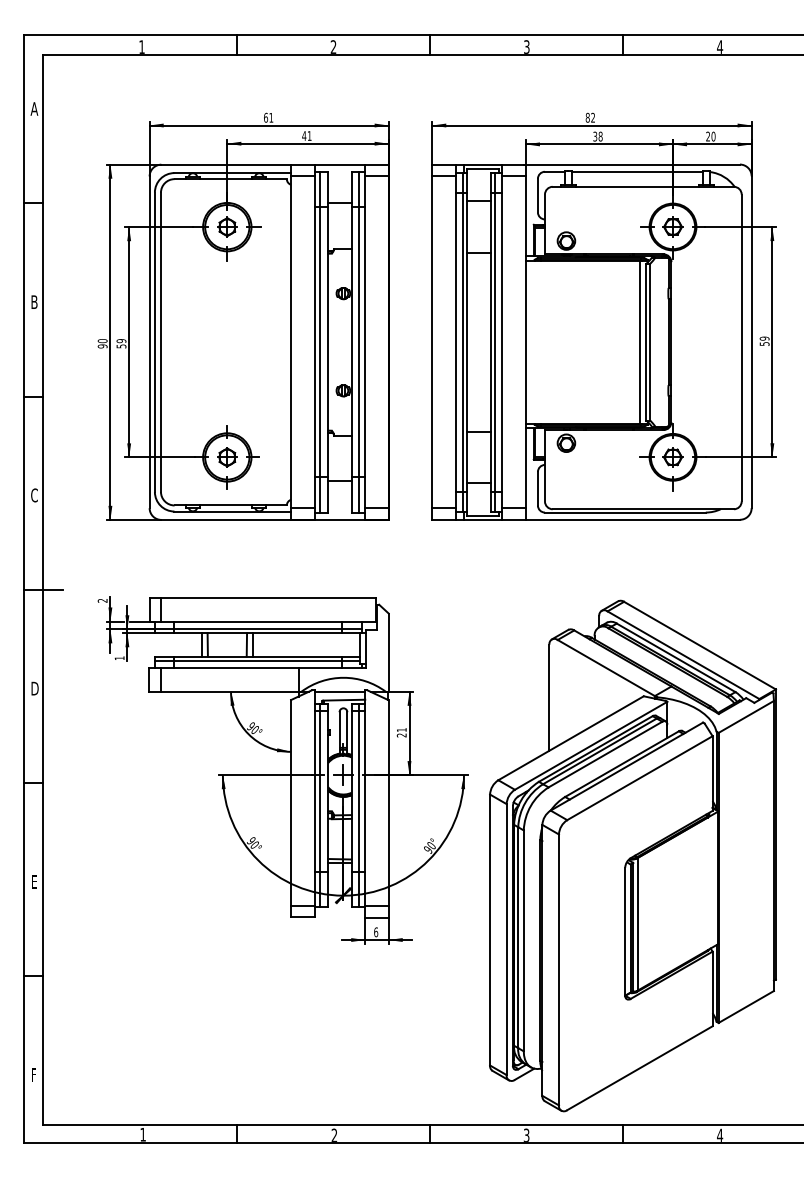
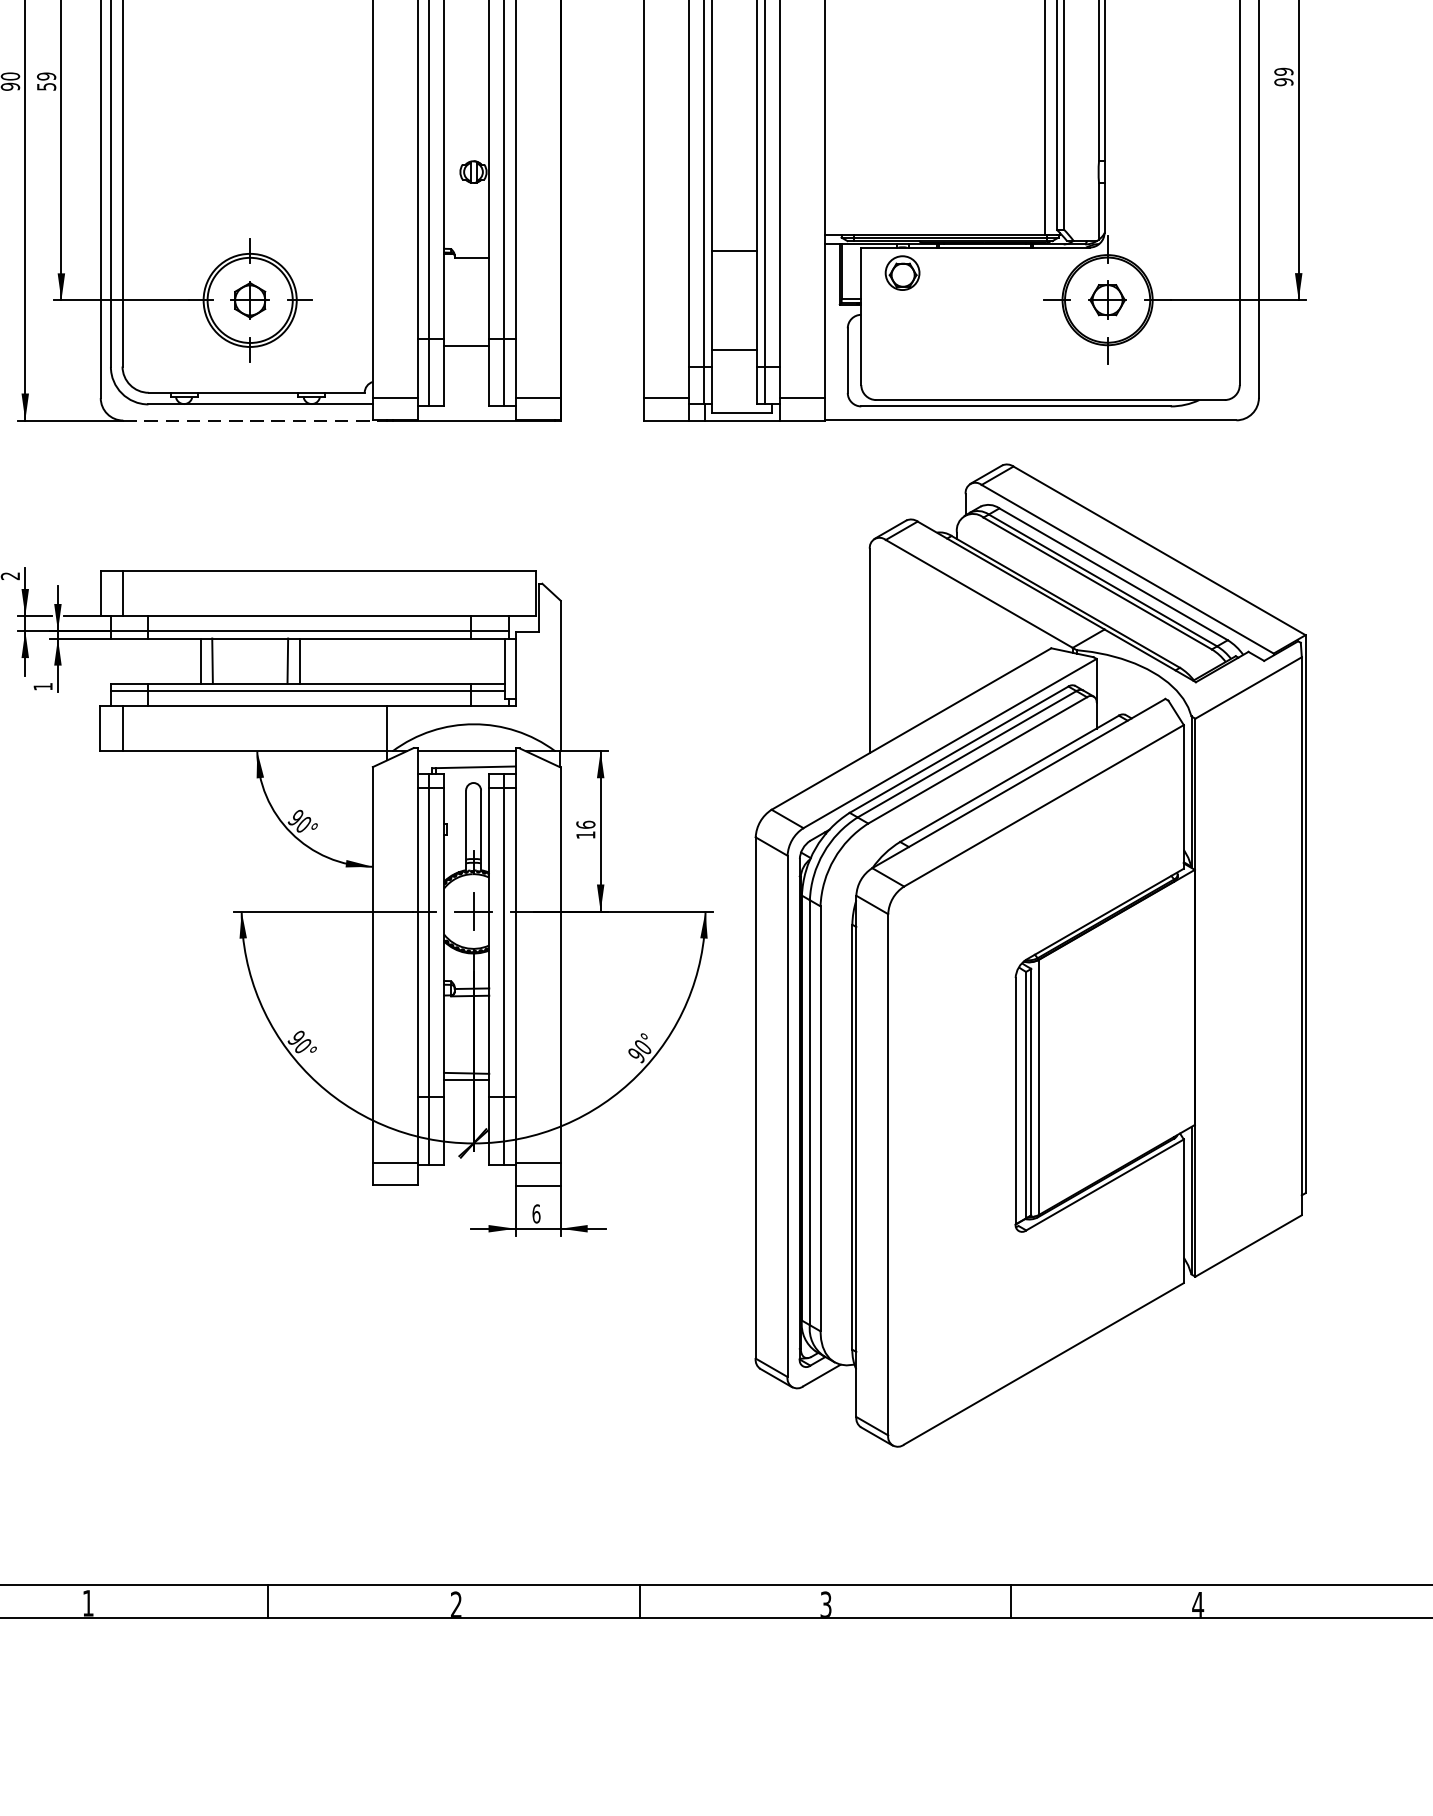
text: (764, 344) -> (1283, 83), 59 -> 99
line: (229, 519) -> (254, 419), solid -> dashed
text: (401, 732) -> (585, 829), 21 -> 16
part: (633, 855) -> (1031, 954), moved

